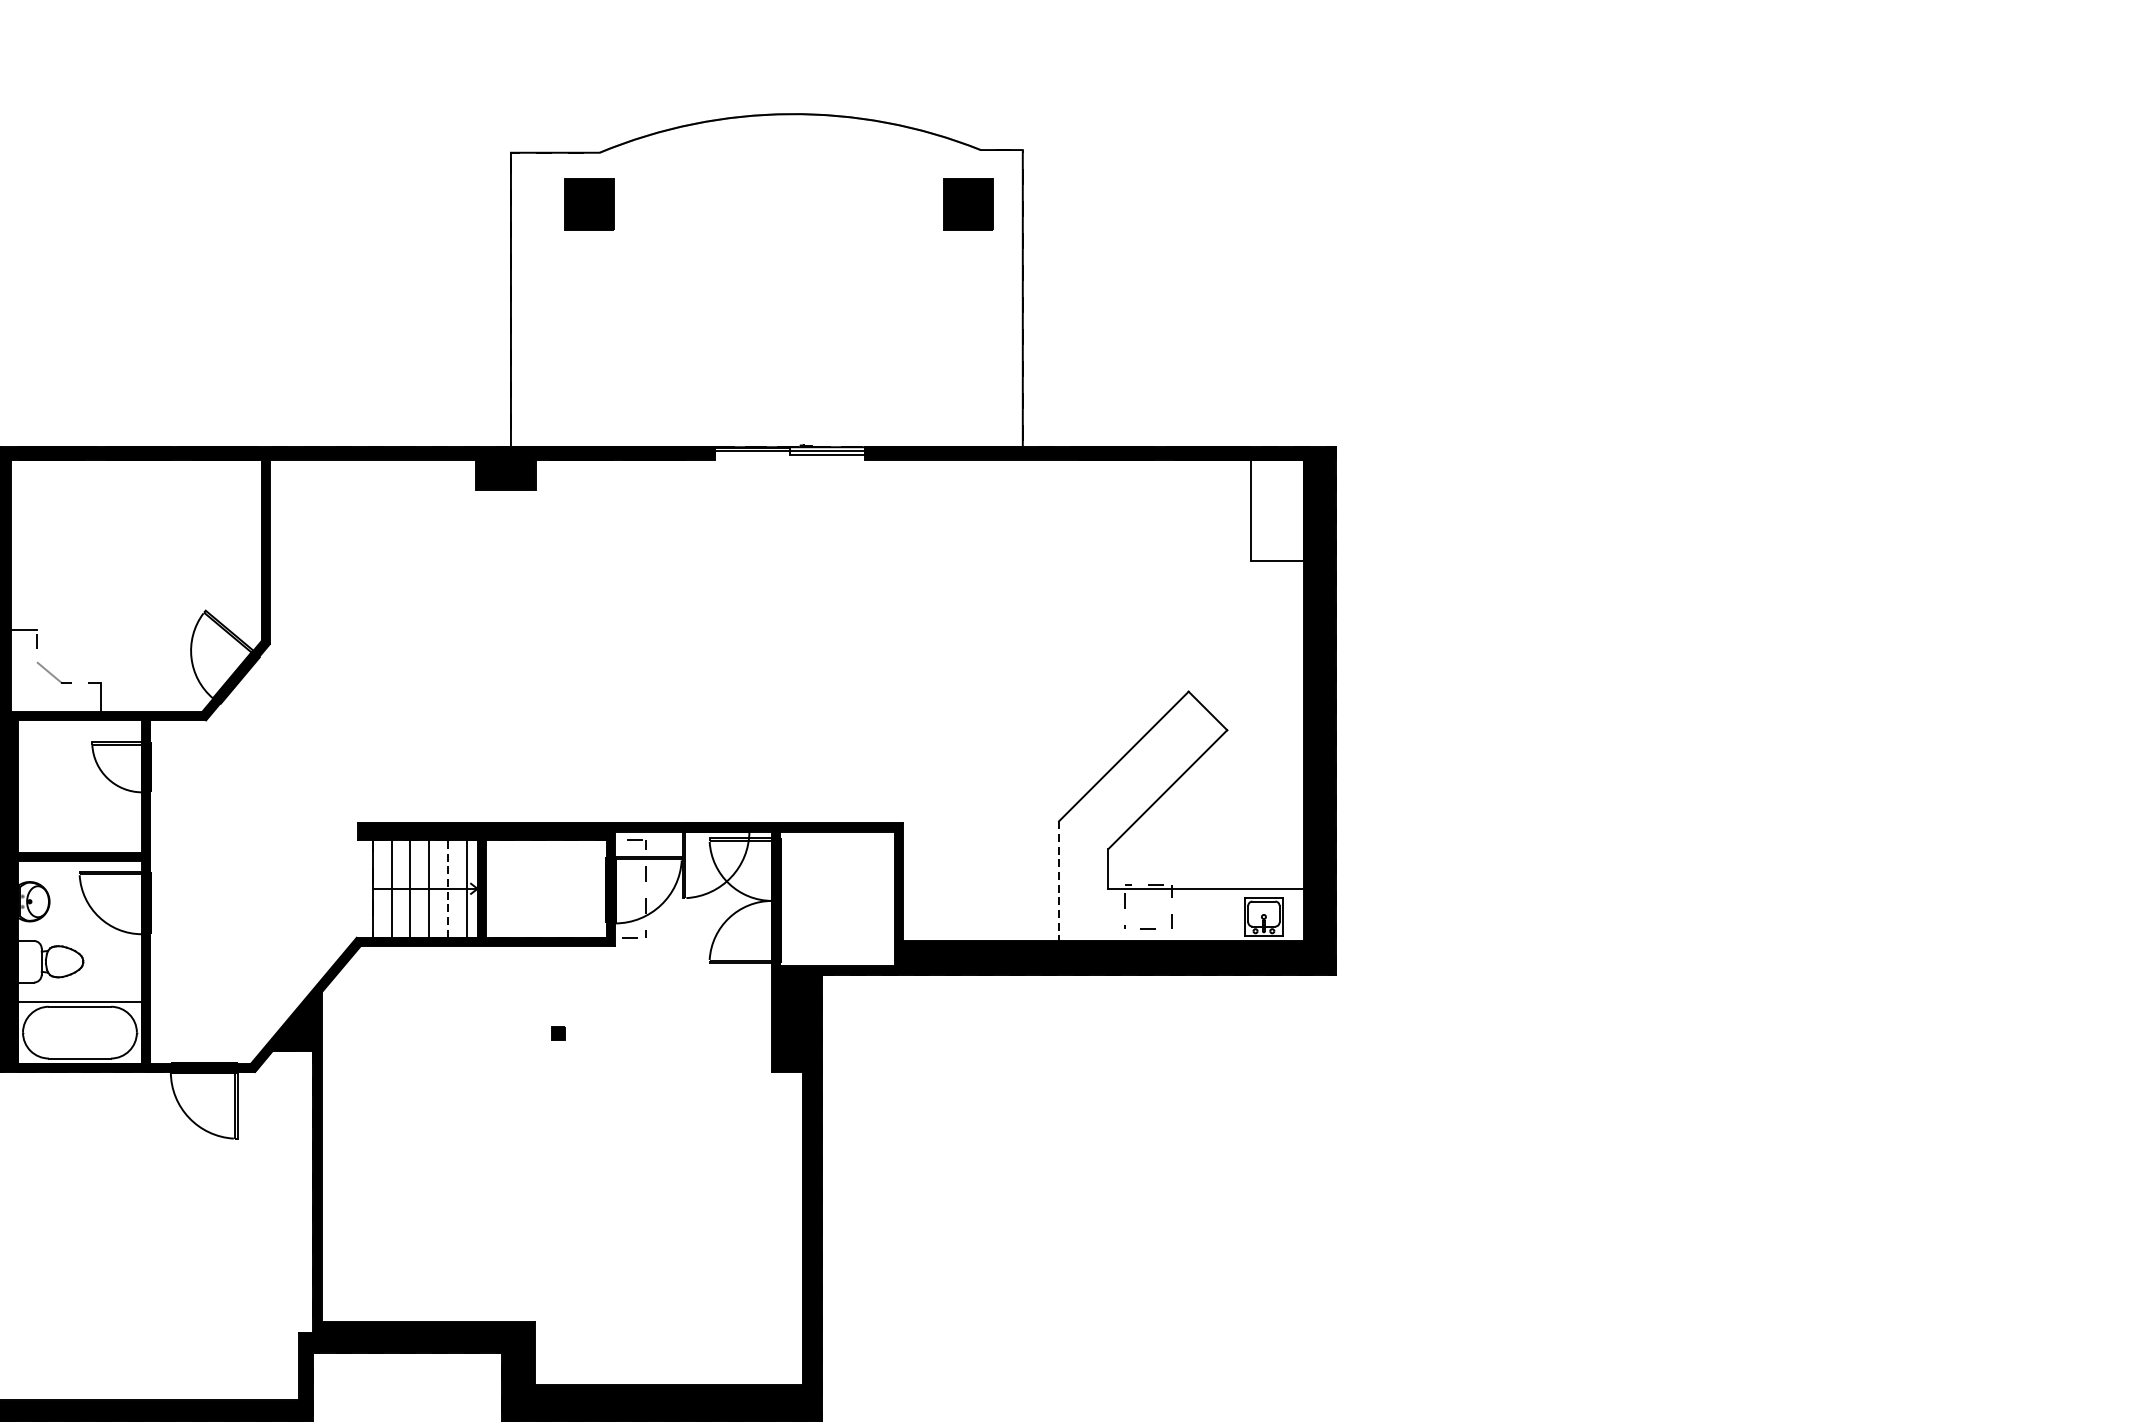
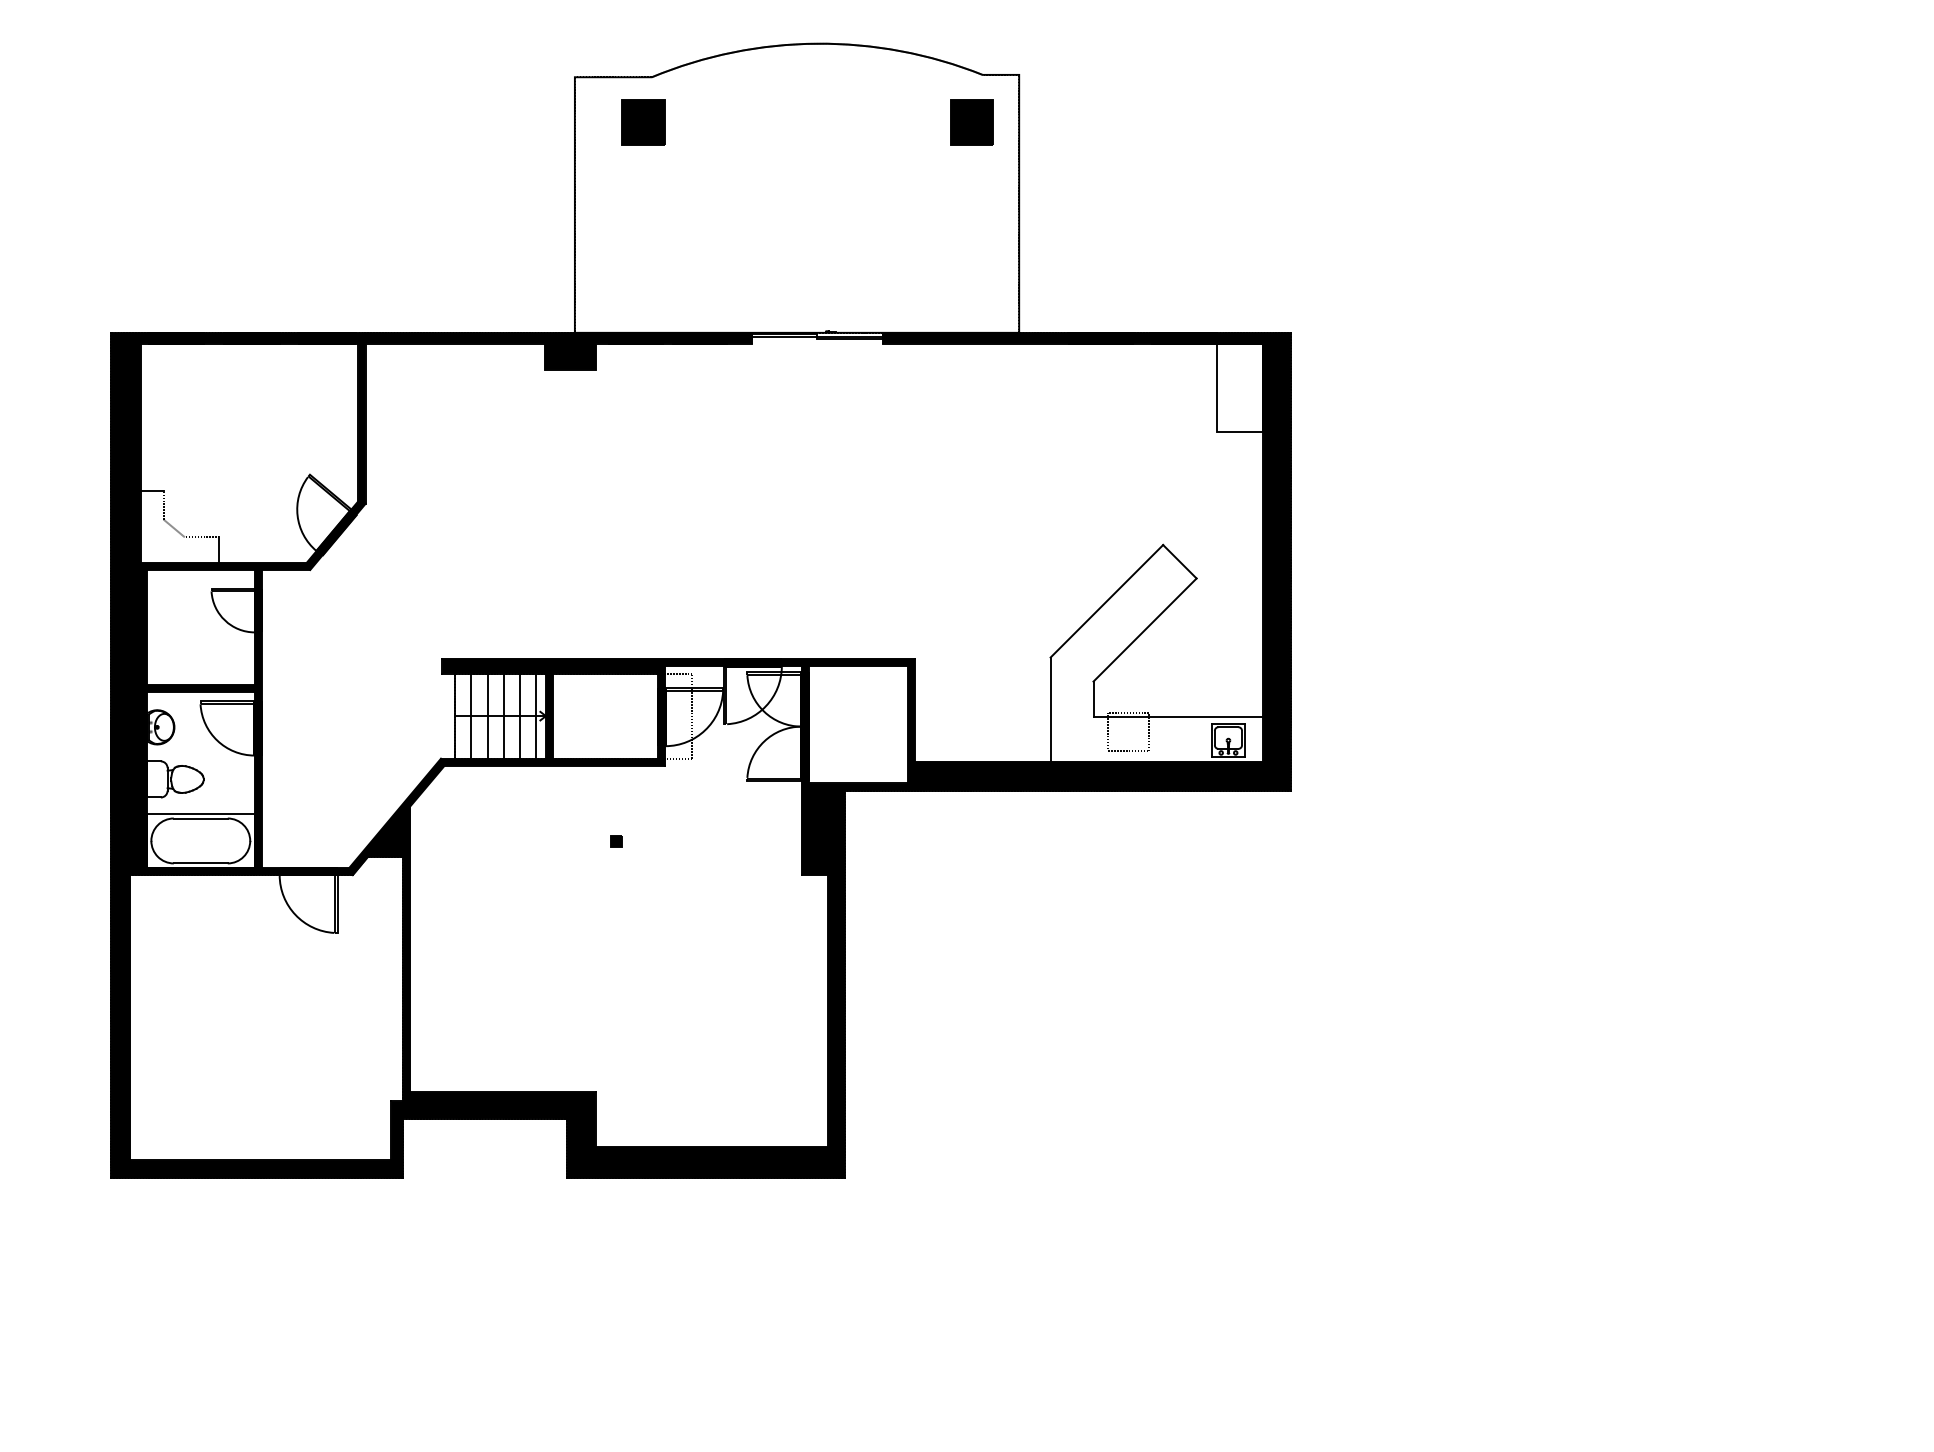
line: (1058, 882) -> (1050, 710), dashed -> solid
line: (448, 889) -> (520, 716), dashed -> solid

